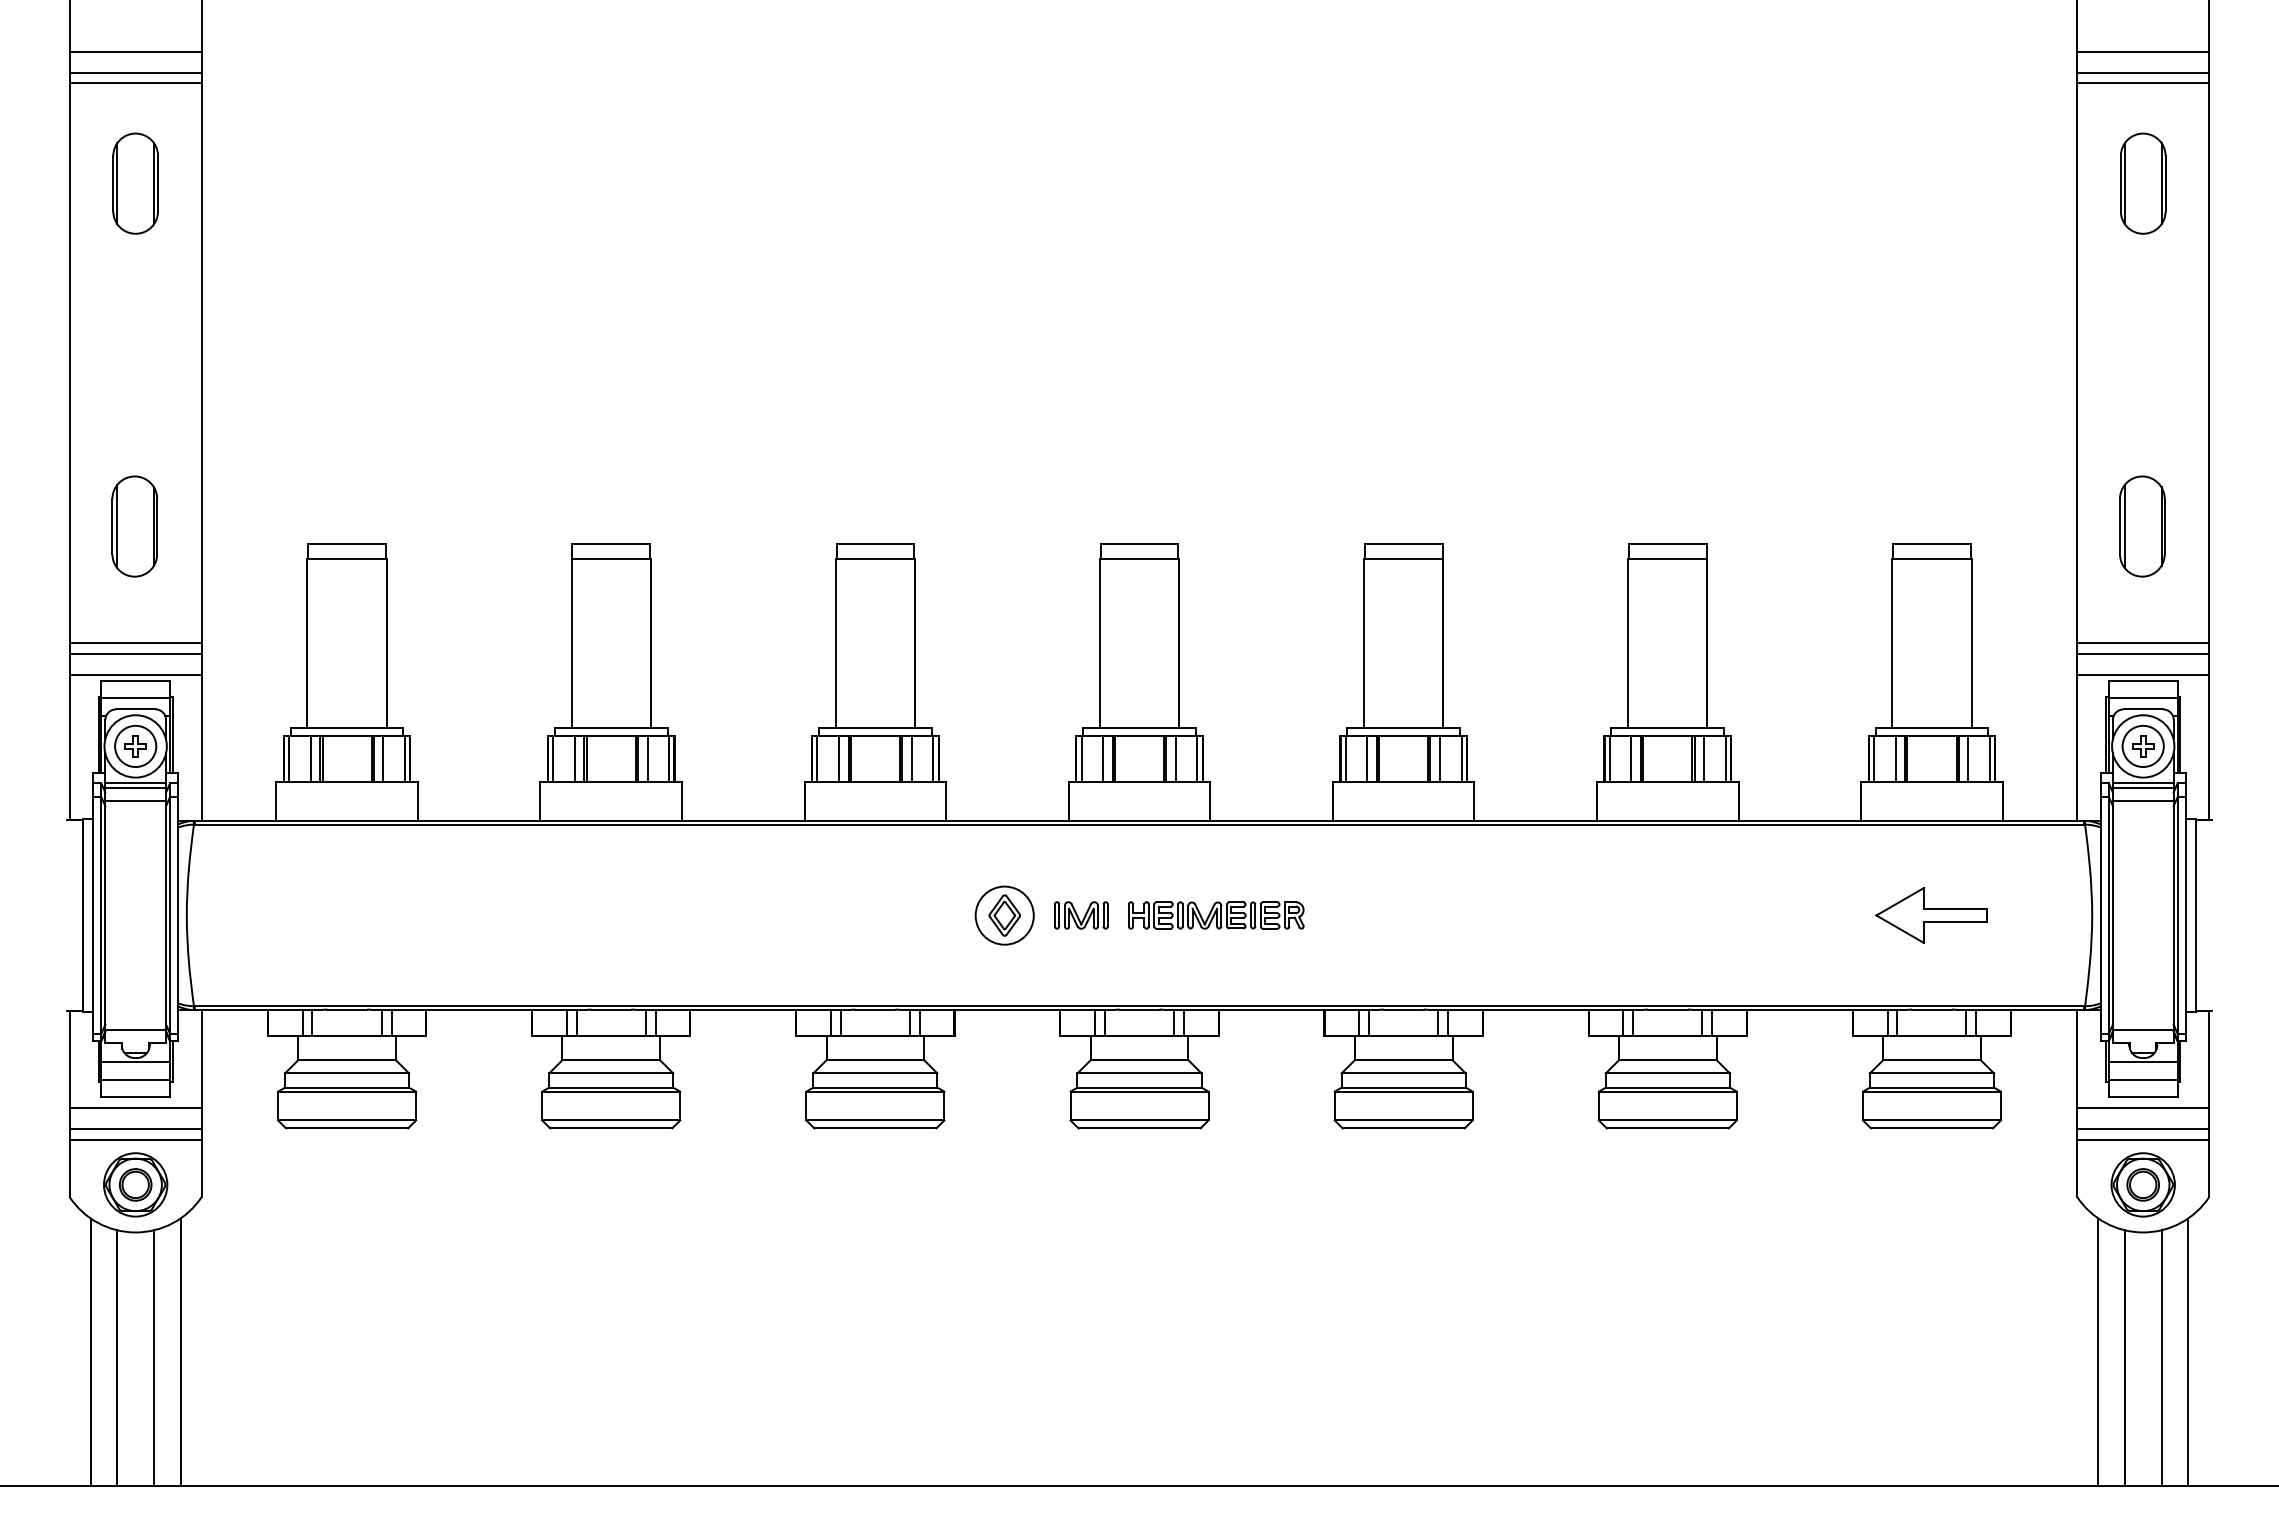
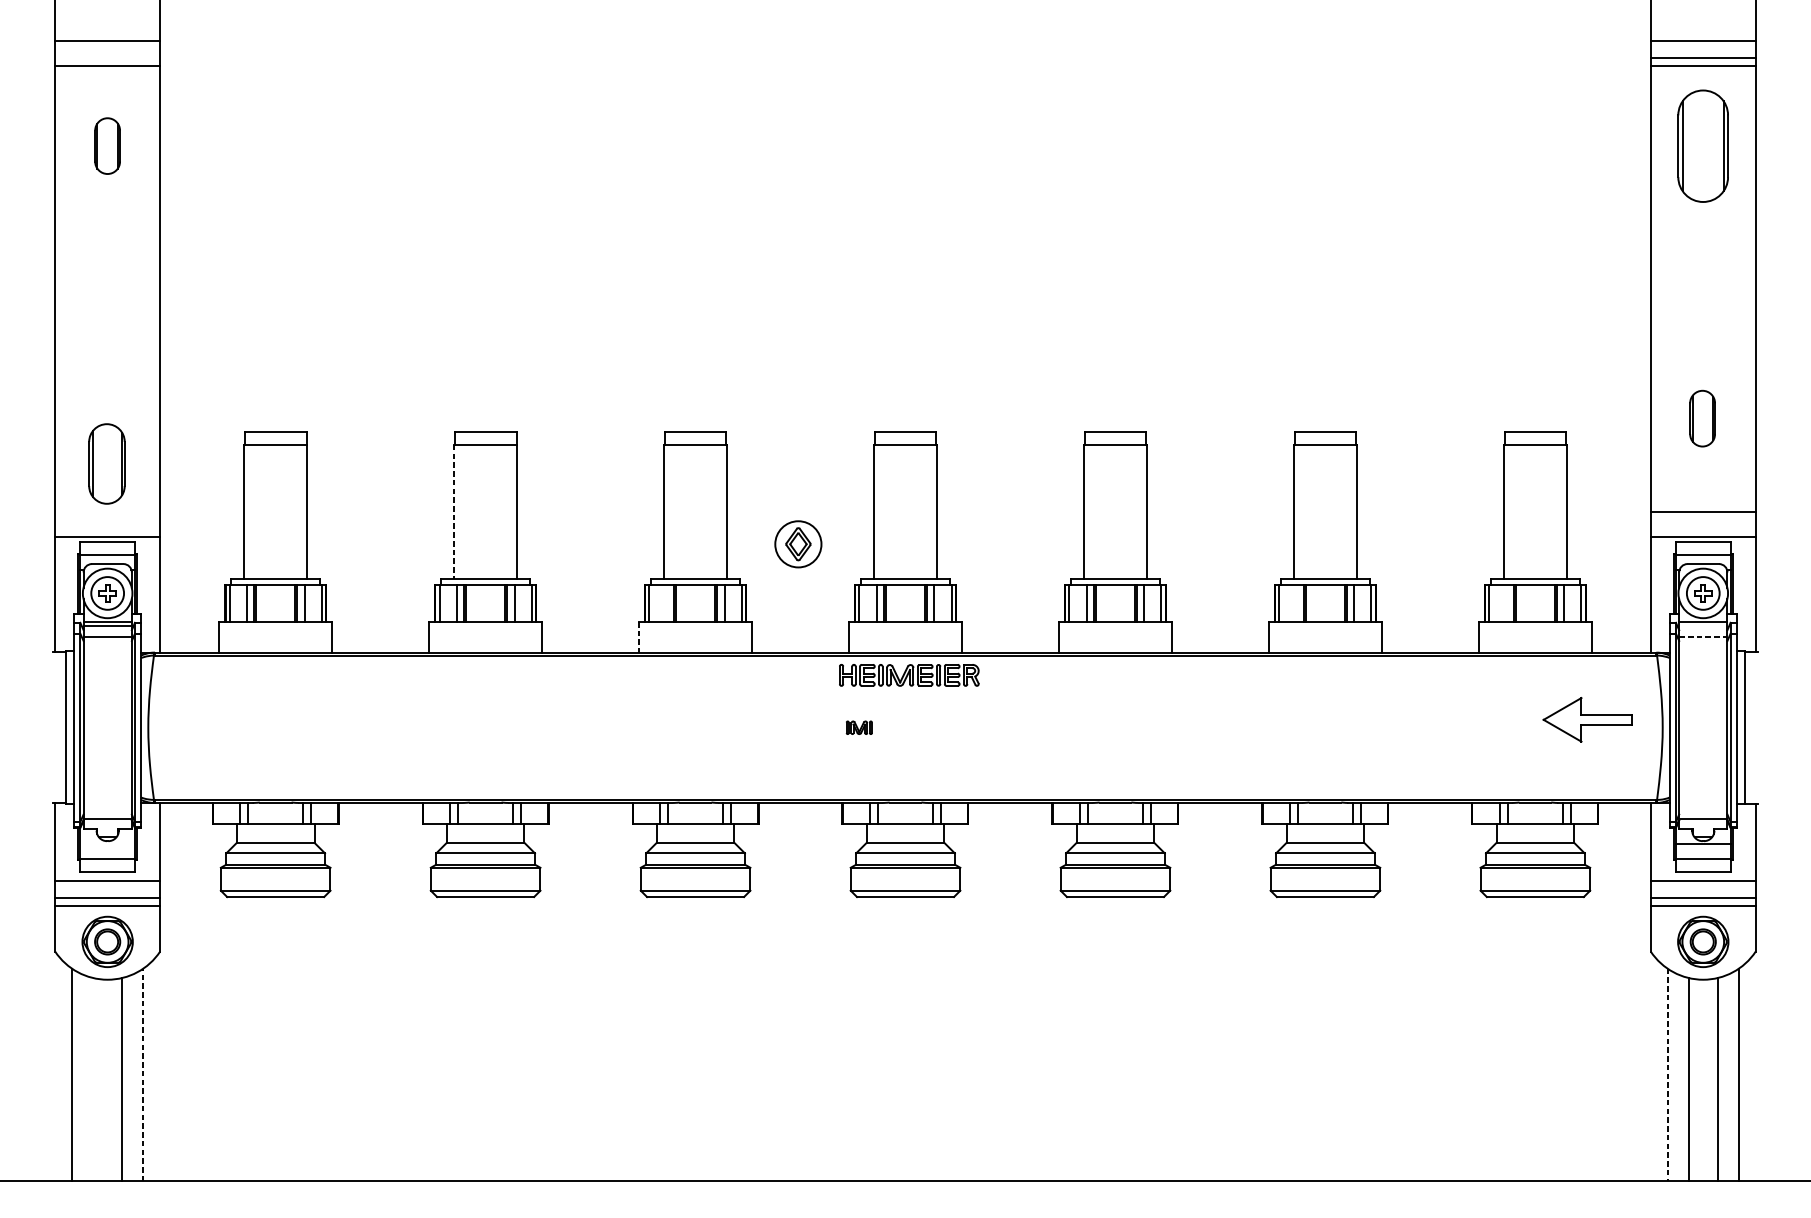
line: (135, 72) -> (107, 57), removed
part: (135, 183) -> (107, 146), size x0.7
part: (2143, 183) -> (1703, 146), size x1.4
part: (134, 526) -> (106, 463), moved
part: (2142, 526) -> (1702, 418), size x0.7
line: (135, 643) -> (107, 511), removed
line: (571, 643) -> (454, 511), solid -> dashed
line: (135, 653) -> (107, 519), removed
line: (2143, 653) -> (1703, 519), removed
line: (839, 759) -> (667, 603), removed
line: (1631, 759) -> (1296, 603), removed
line: (1895, 759) -> (1506, 603), removed
line: (2142, 787) -> (1702, 626), removed
line: (2143, 801) -> (1703, 637), solid -> dashed
line: (804, 802) -> (639, 638), solid -> dashed
part: (1004, 915) -> (798, 544), moved
part: (1081, 915) -> (859, 727), size x0.6
part: (1216, 915) -> (909, 675), moved
part: (1931, 915) -> (1587, 719), moved
line: (135, 1061) -> (107, 843), removed
line: (180, 1352) -> (143, 1075), solid -> dashed
line: (2098, 1352) -> (1667, 1075), solid -> dashed
line: (117, 1358) -> (93, 1079), removed

